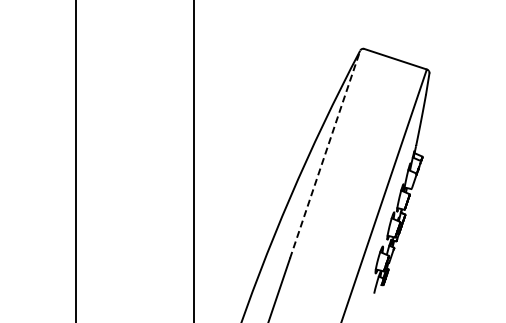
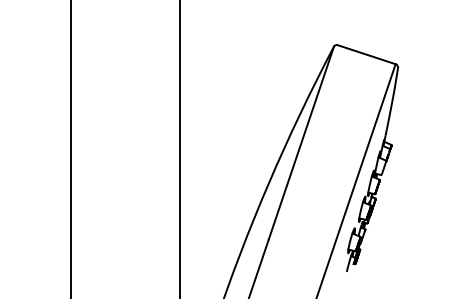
line: (325, 154) -> (301, 143), dashed -> solid

